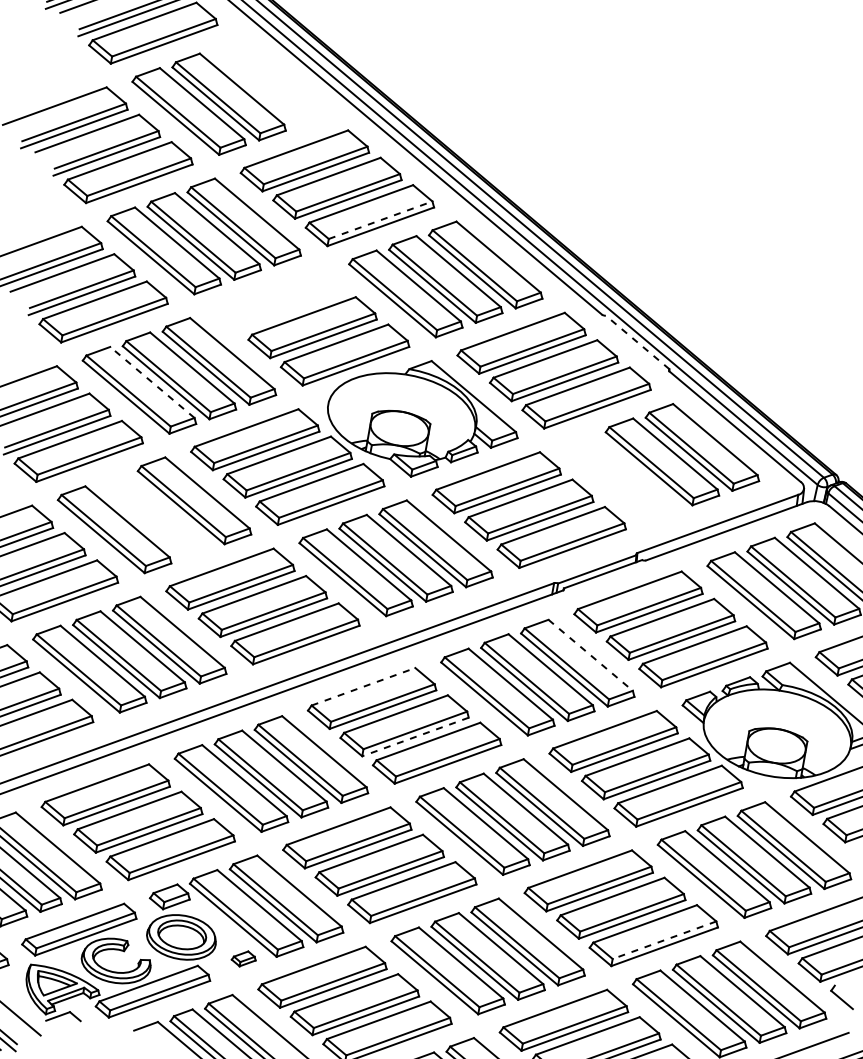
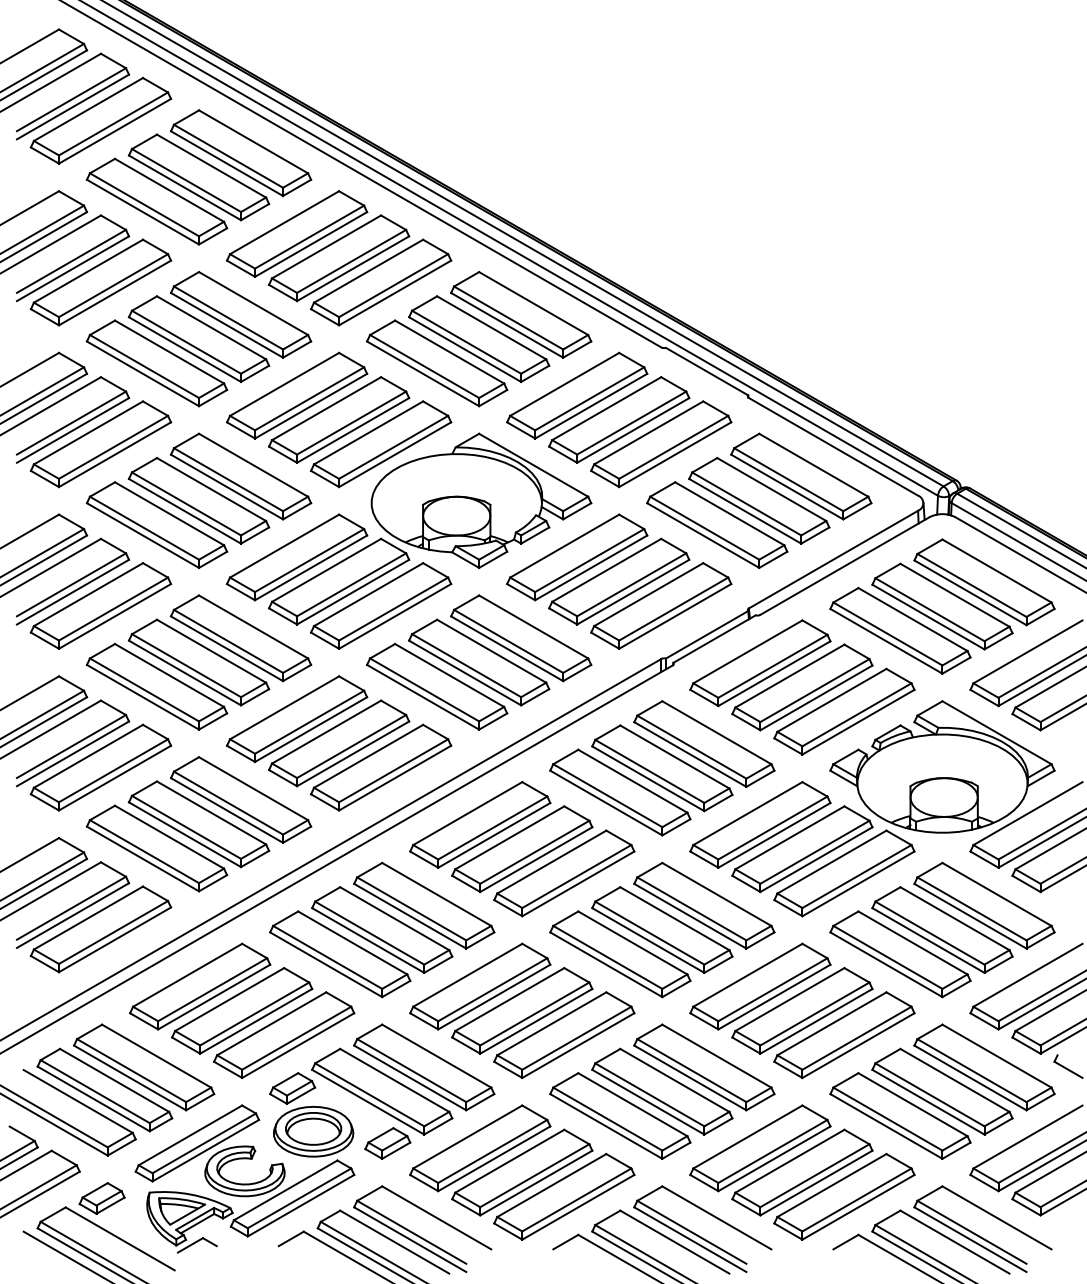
part: (269, 81) -> (240, 152), added
line: (380, 220) -> (393, 285), dashed -> solid
part: (280, 300) -> (296, 395), added
line: (638, 342) -> (707, 371), dashed -> solid
line: (152, 382) -> (169, 513), dashed -> solid
part: (623, 475) -> (717, 524), added
part: (155, 515) -> (199, 662), added
line: (590, 655) -> (716, 732), dashed -> solid
line: (363, 686) -> (467, 813), dashed -> solid
line: (415, 736) -> (536, 859), dashed -> solid
line: (664, 940) -> (856, 1038), dashed -> solid
part: (243, 958) -> (387, 1143), size x1.67

